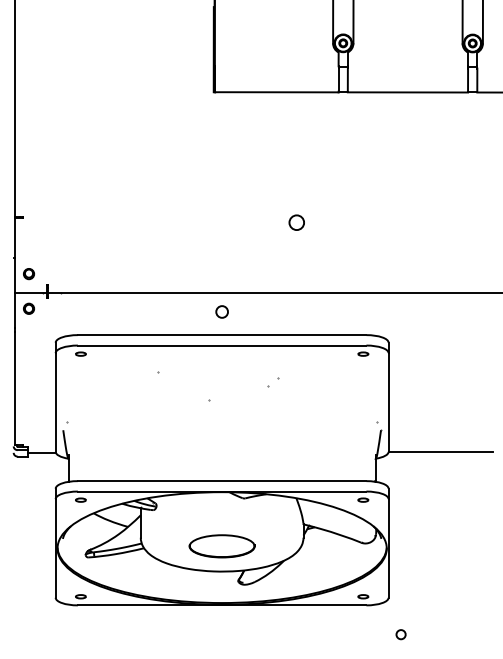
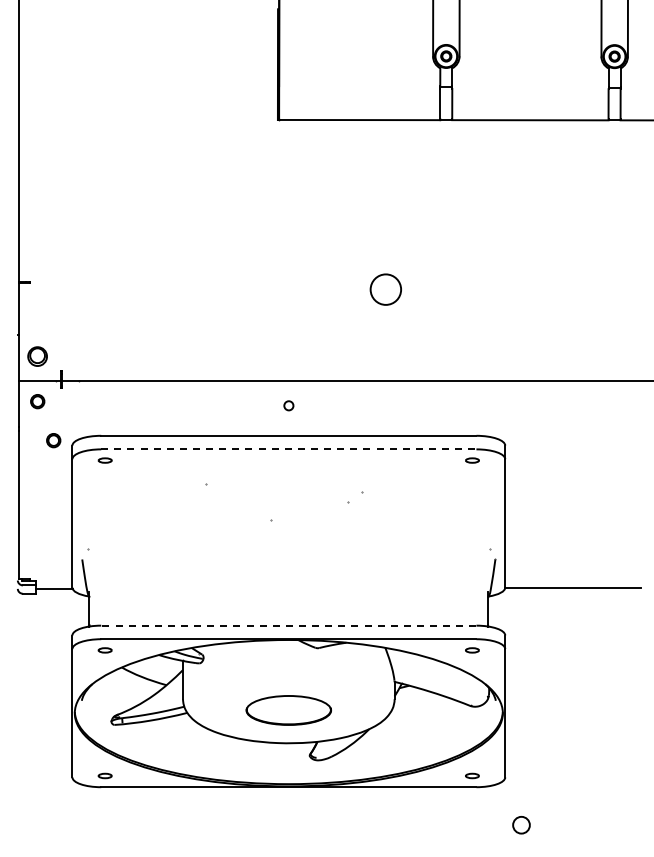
circle: (296, 222) -> (385, 289), size x1.6
circle: (28, 273) -> (37, 355), size x1.4
circle: (221, 311) -> (288, 405), size x0.6
part: (41, 338) -> (53, 440), added
line: (221, 345) -> (288, 449), solid -> dashed
line: (221, 481) -> (288, 625), solid -> dashed
circle: (401, 634) -> (521, 825), size x1.4

